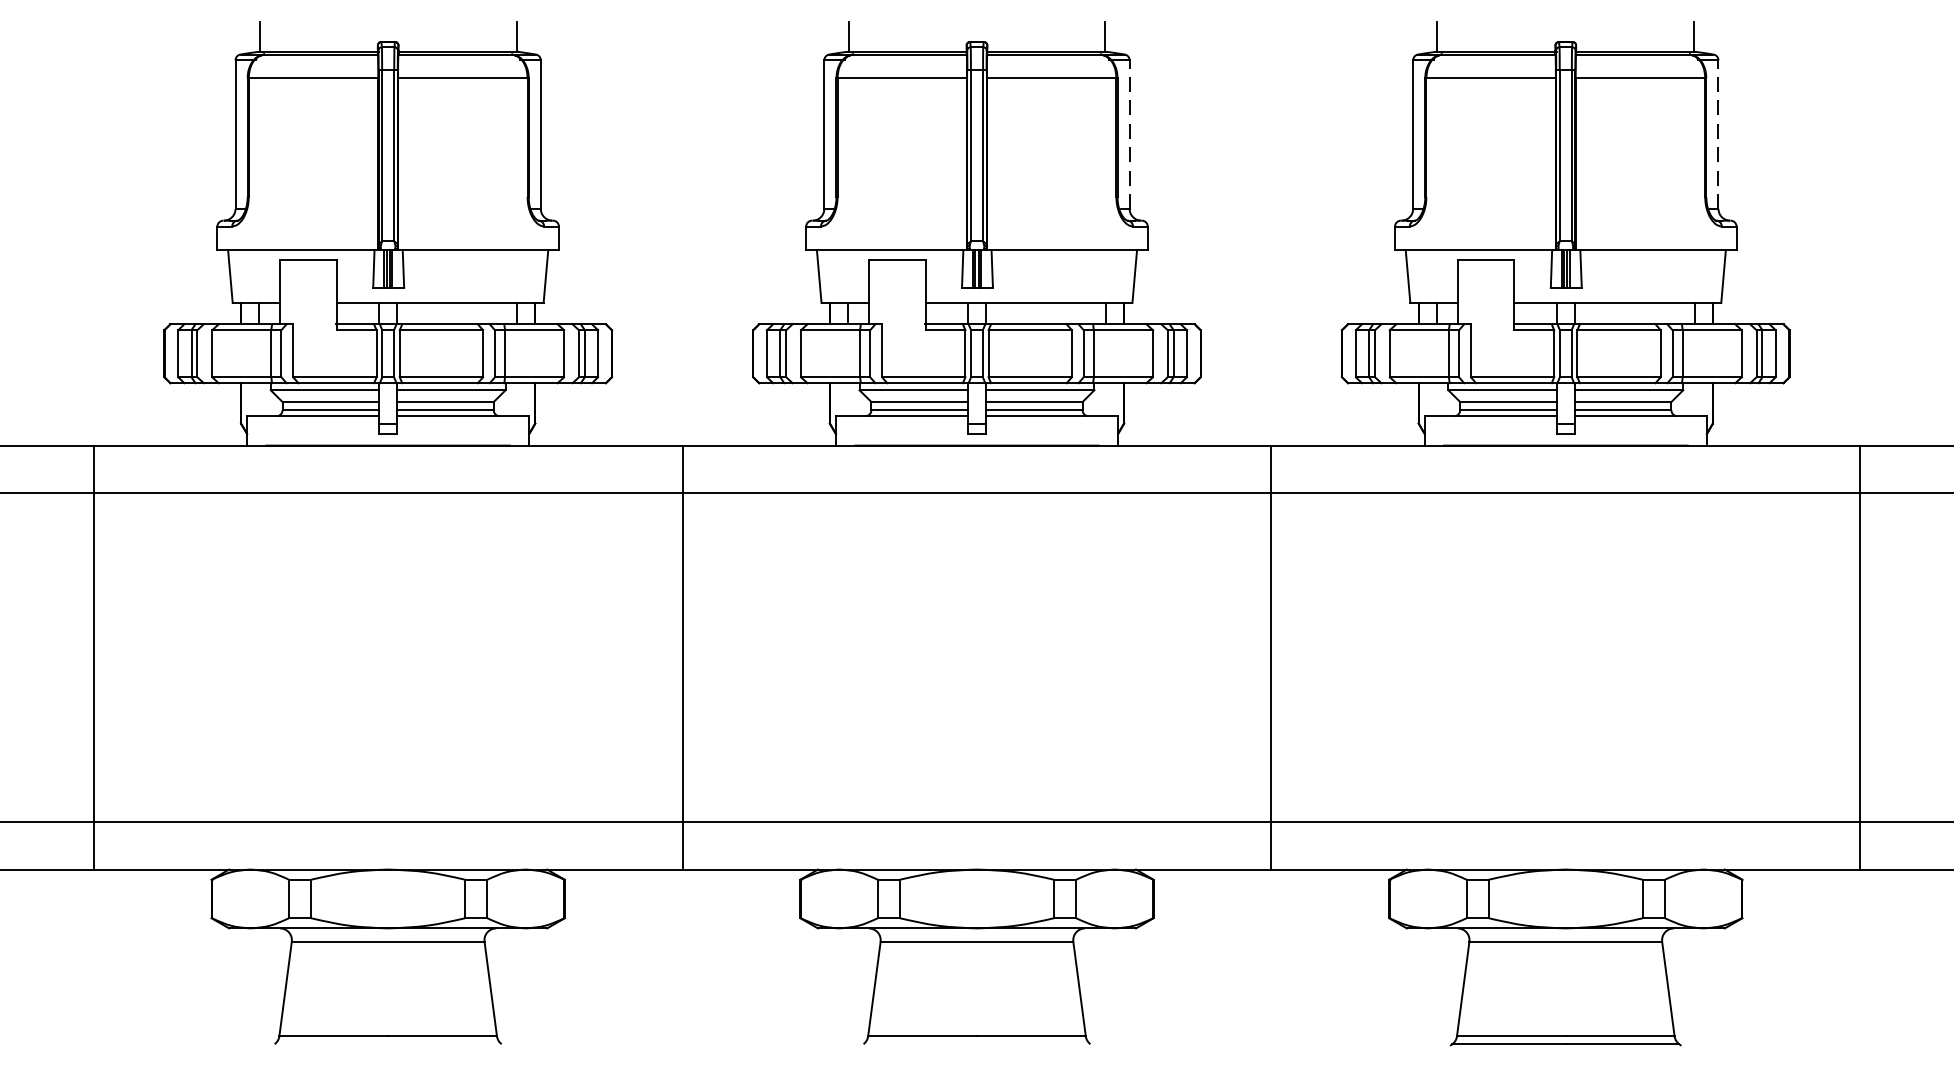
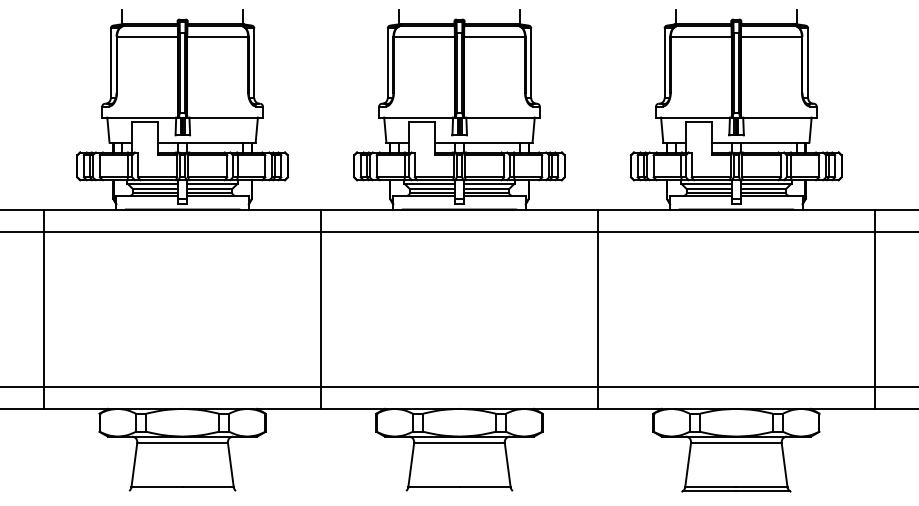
line: (1130, 135) -> (531, 63), dashed -> solid
line: (1719, 135) -> (808, 63), dashed -> solid

